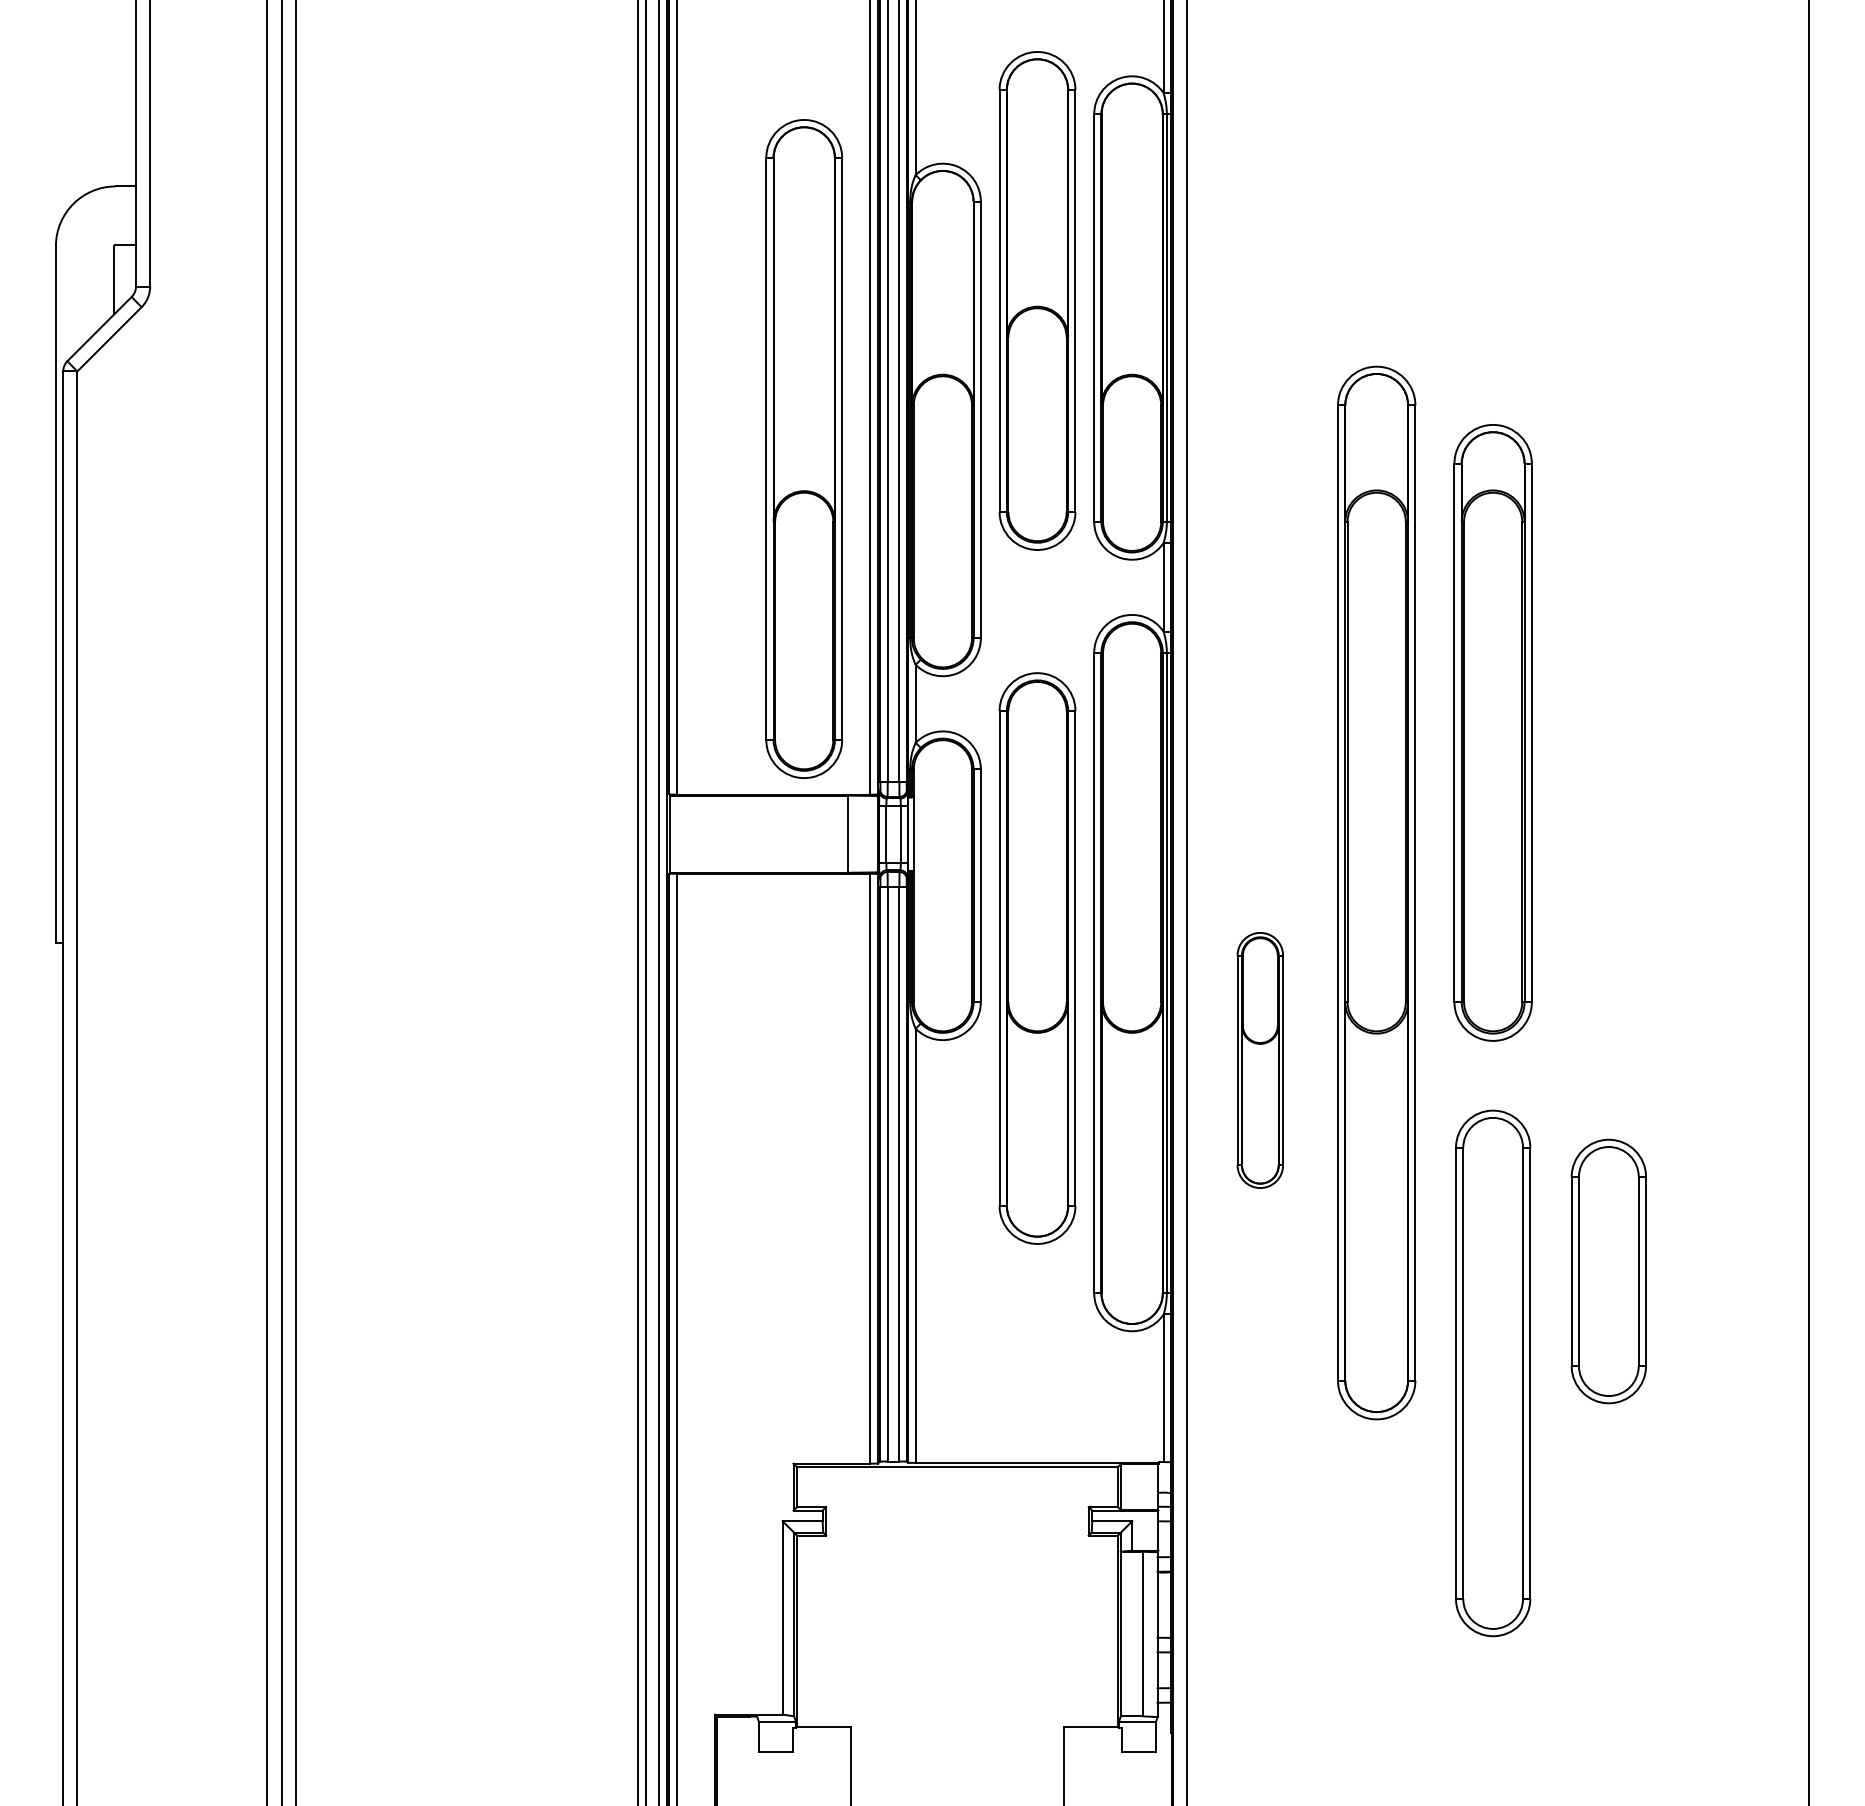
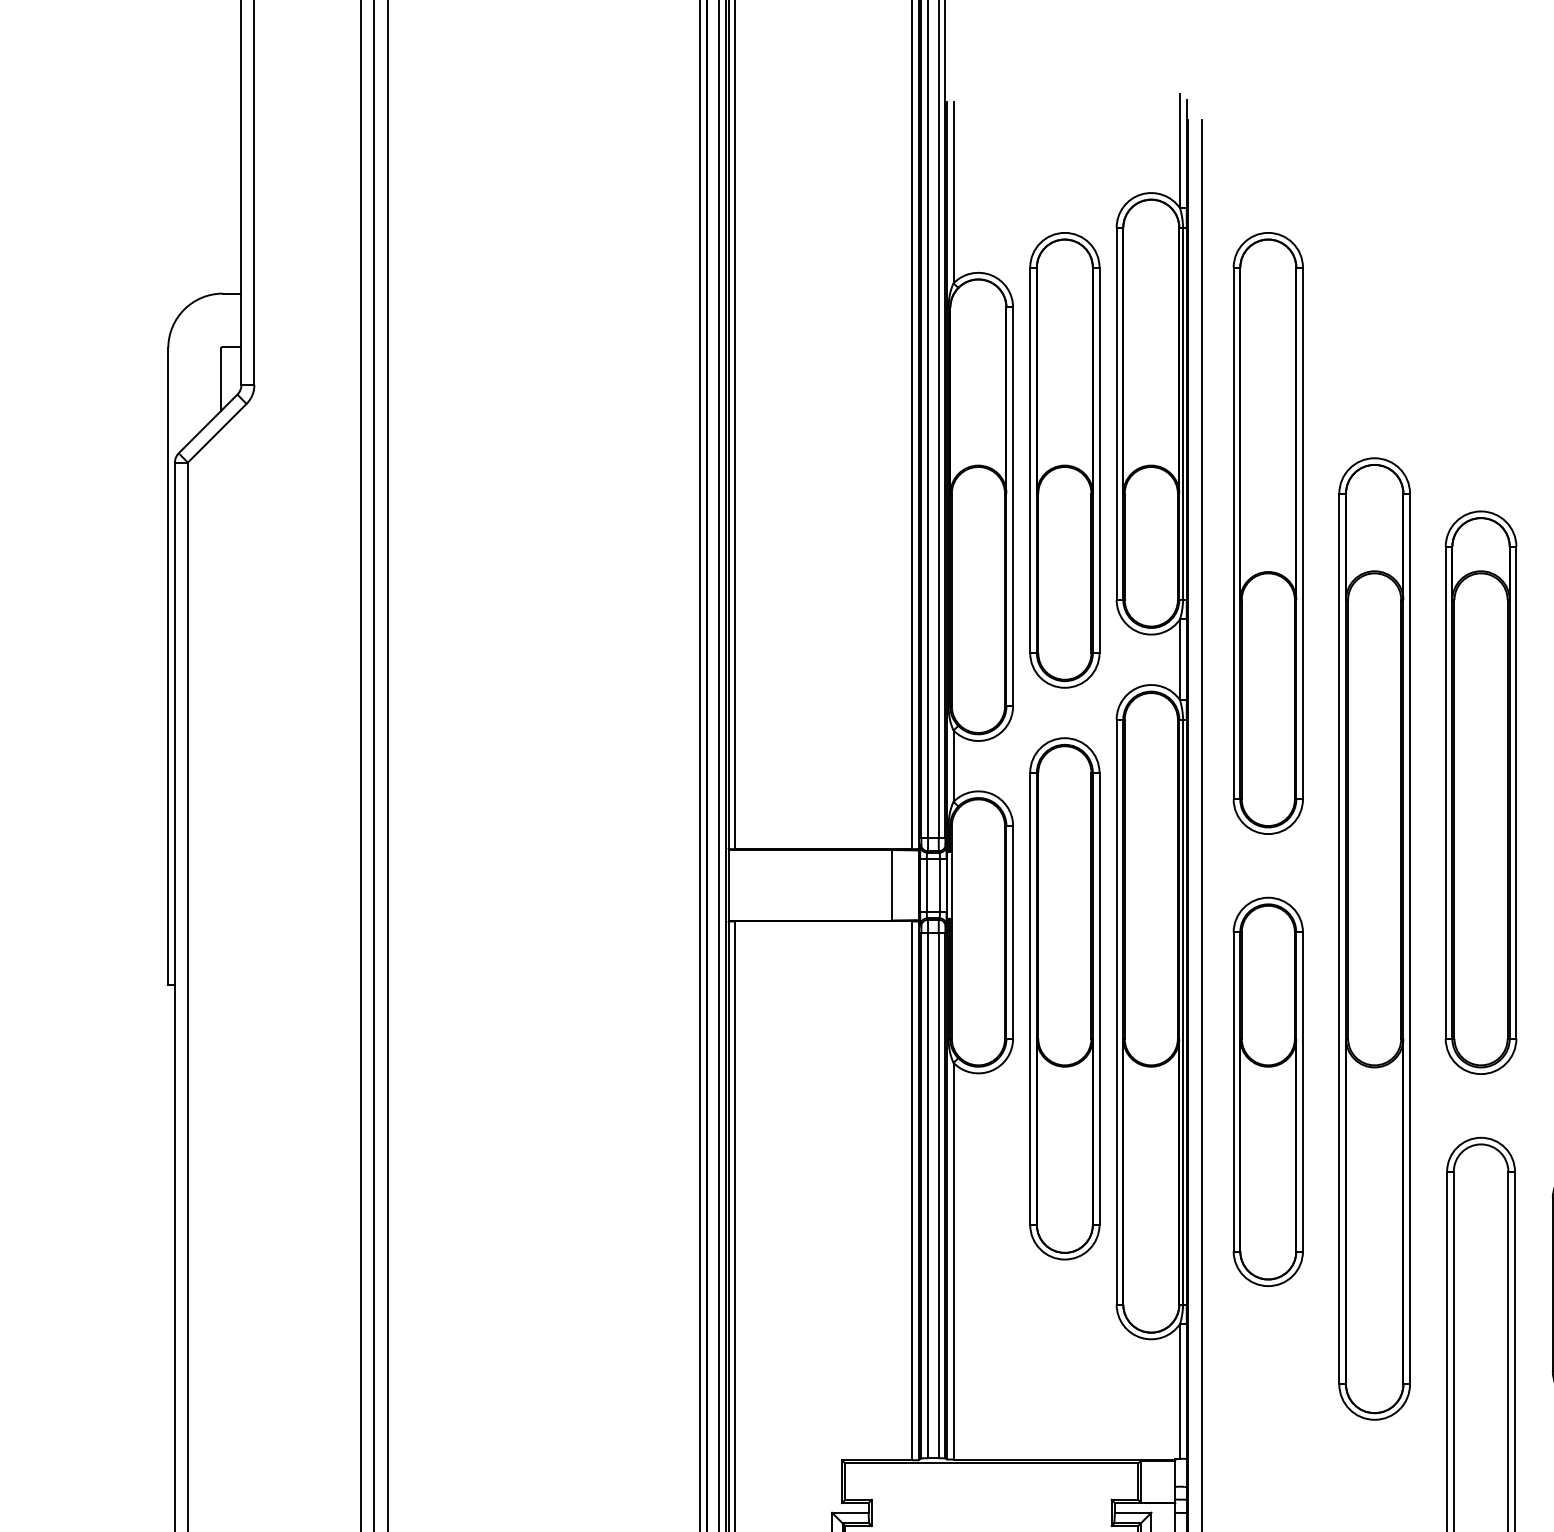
part: (1037, 300) -> (1064, 459), moved
part: (804, 448) -> (1268, 532), moved
part: (1260, 1060) -> (1268, 1091), size x1.67

